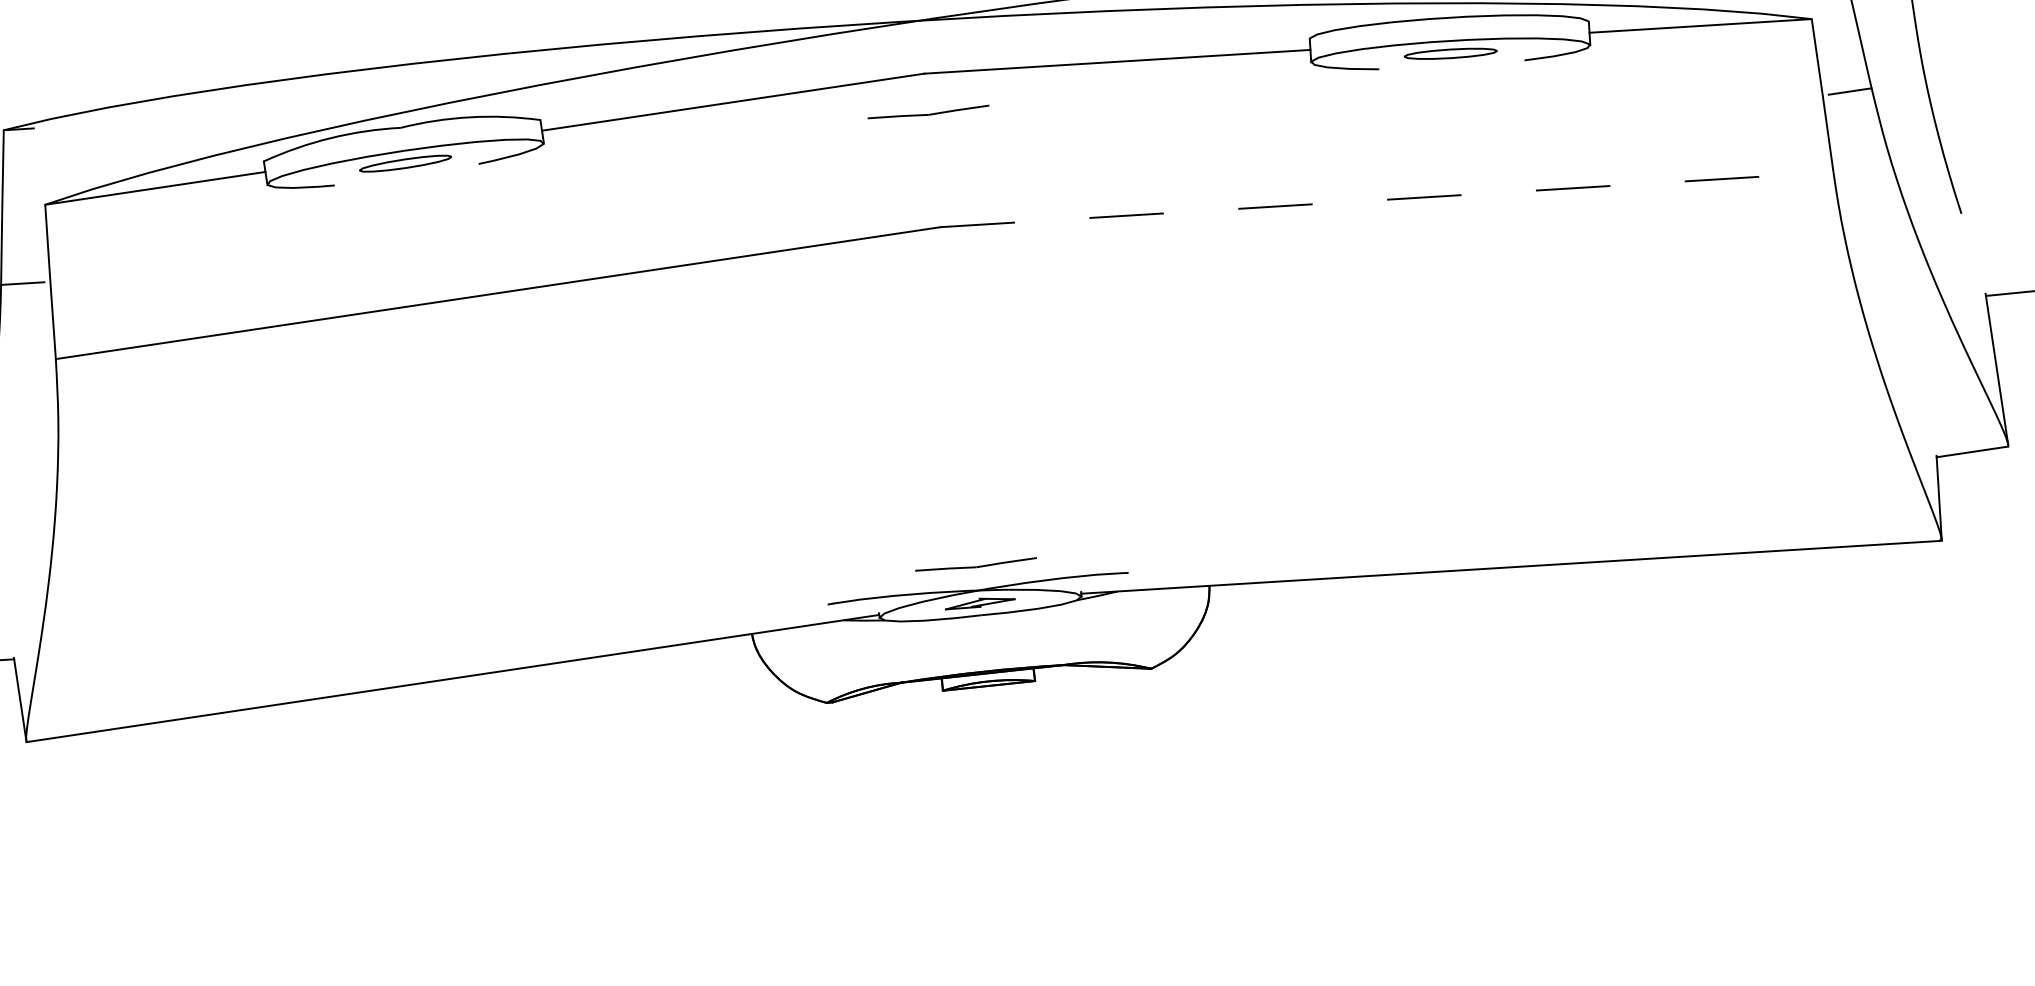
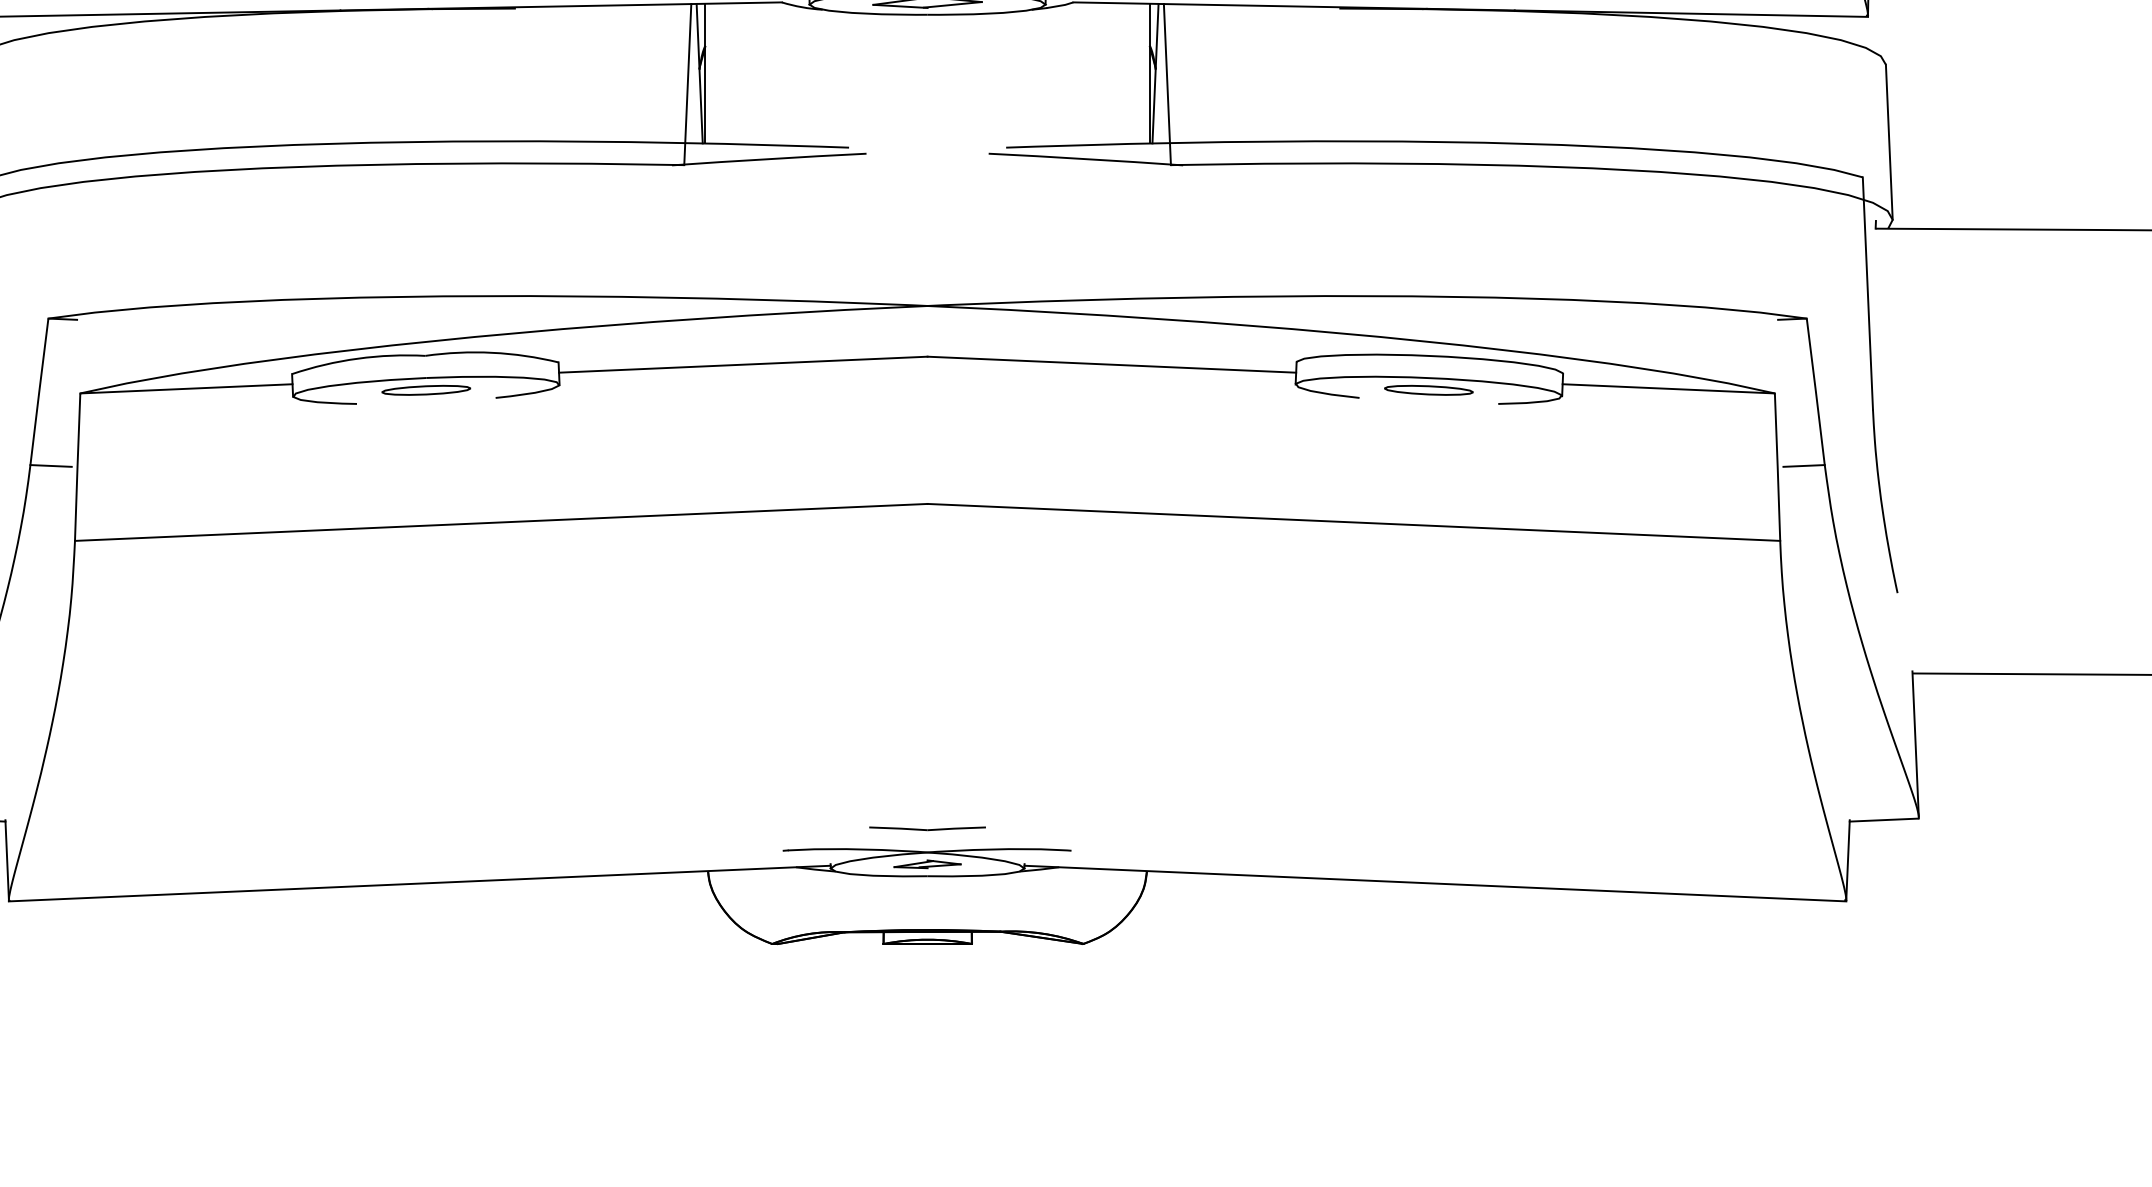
part: (928, 113) -> (927, 394), removed
line: (1386, 199) -> (1353, 522), dashed -> solid

